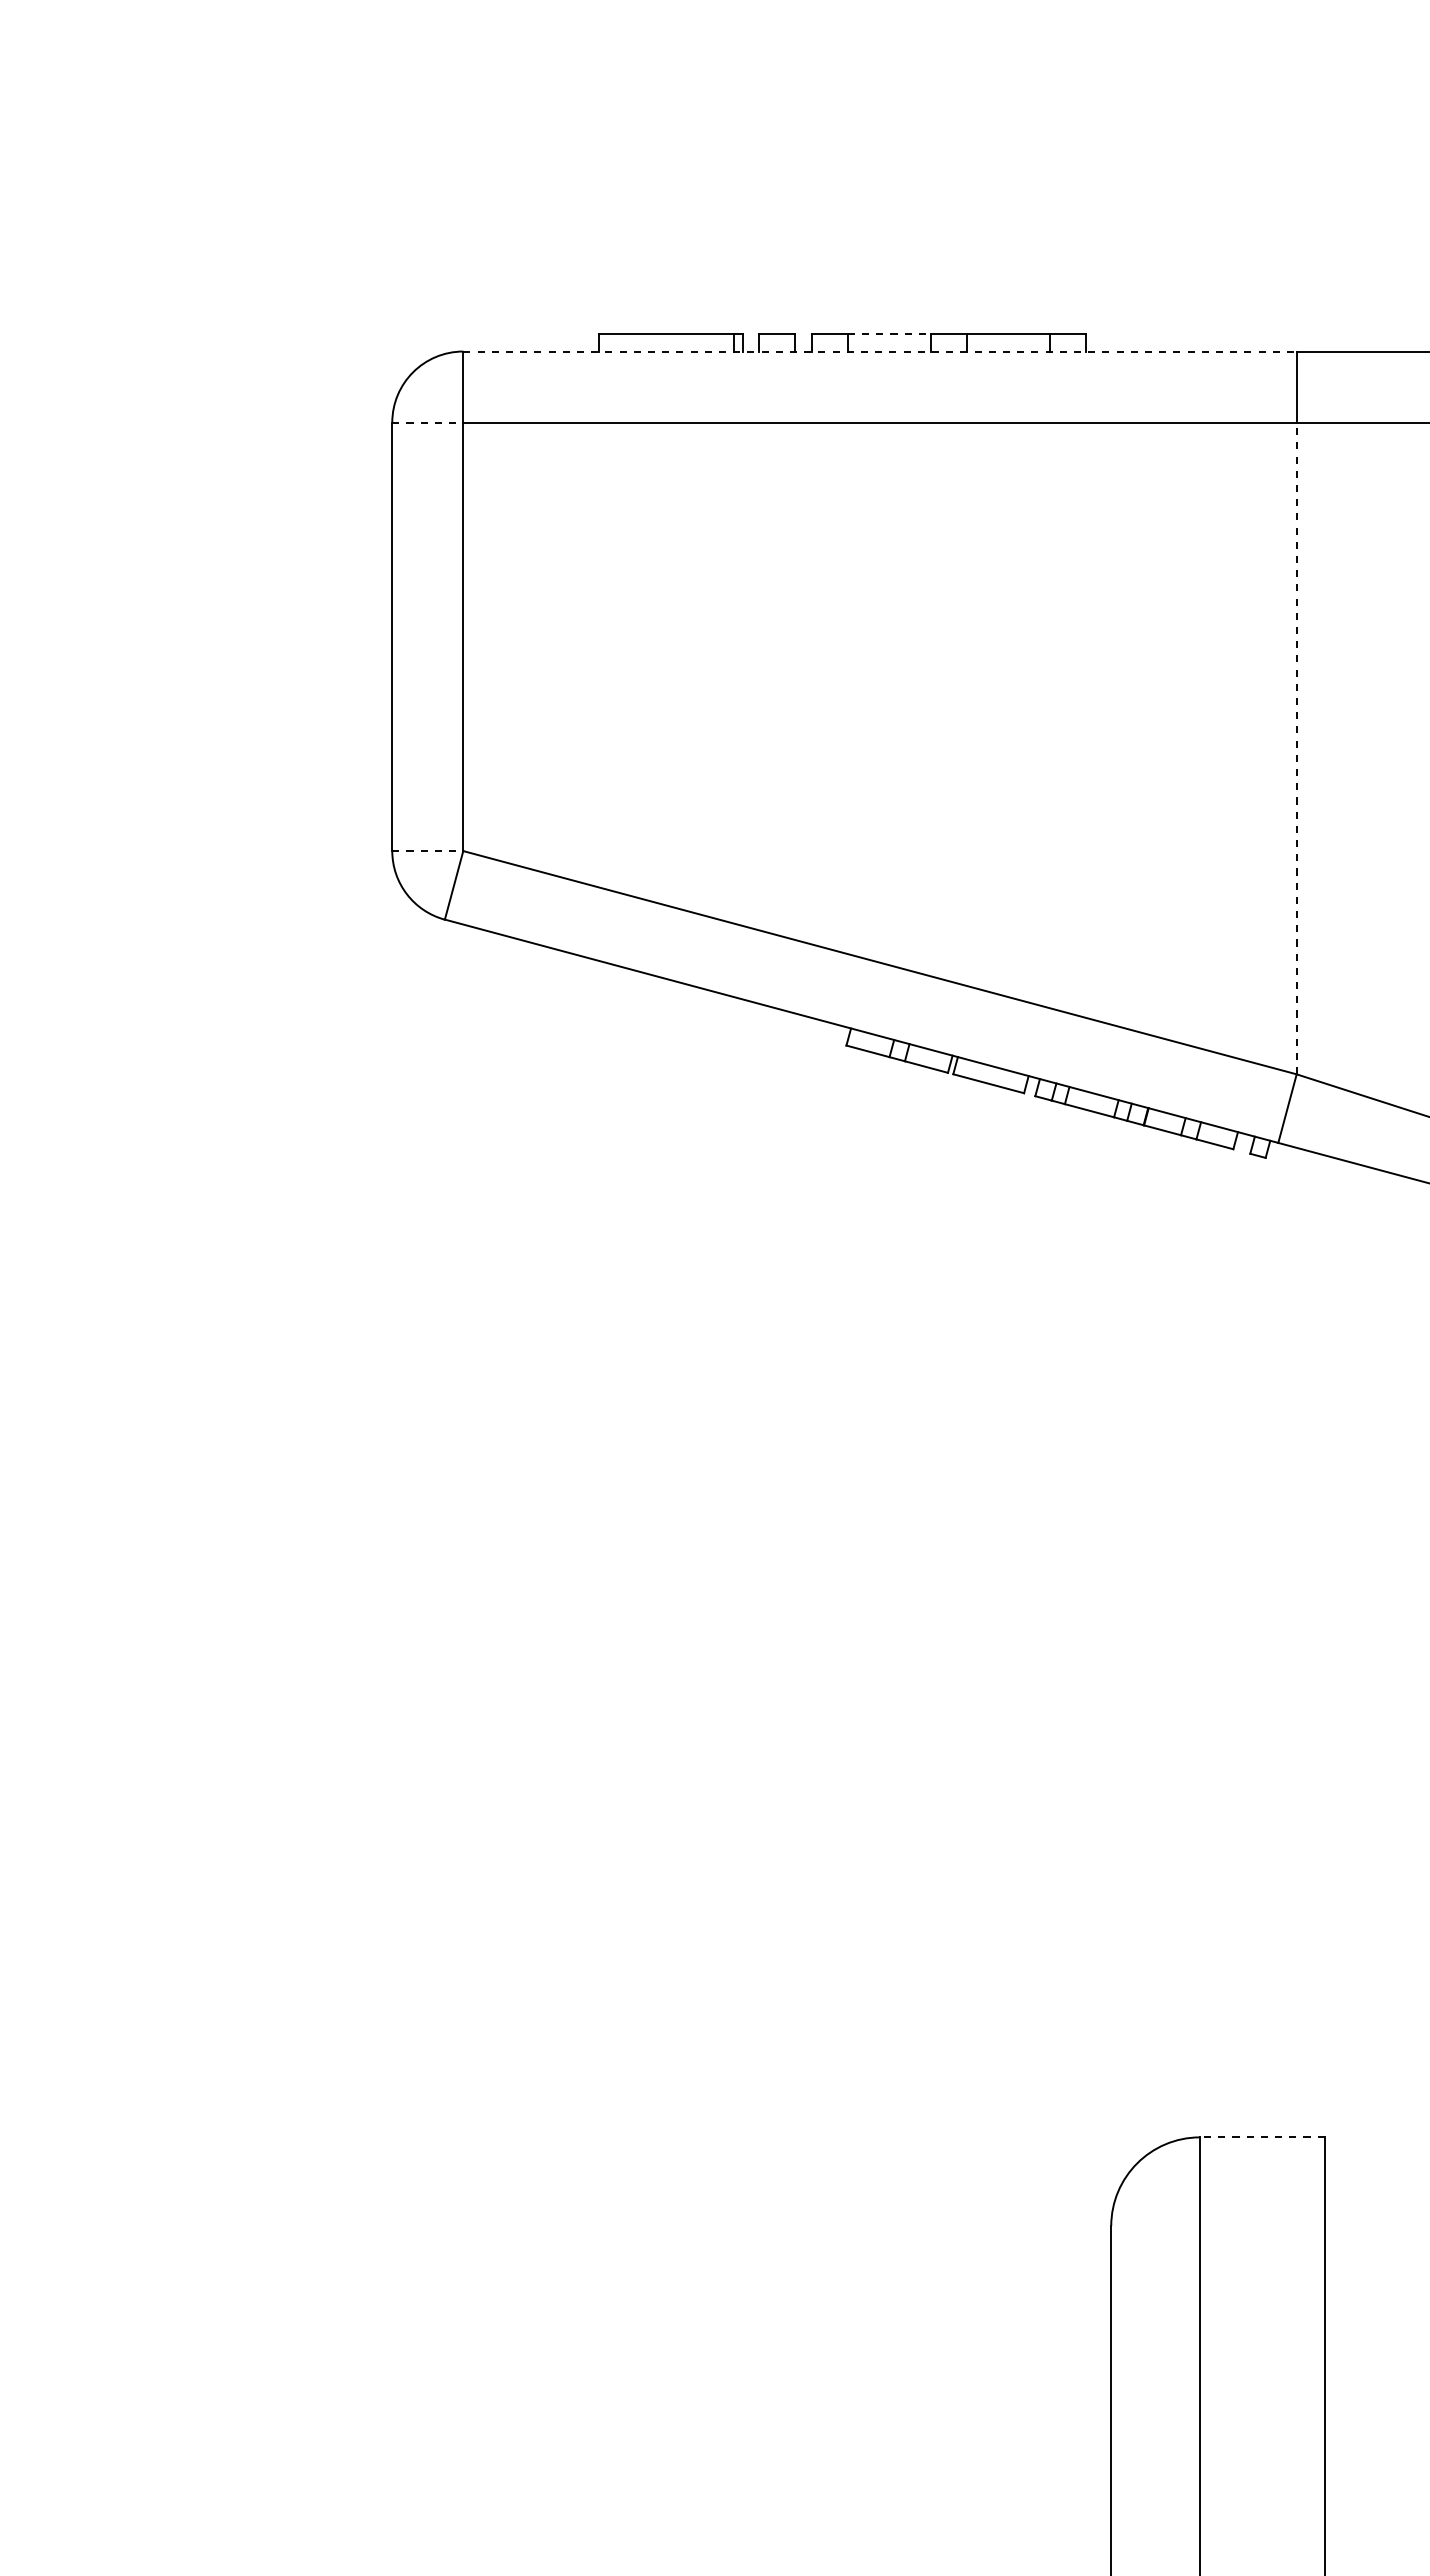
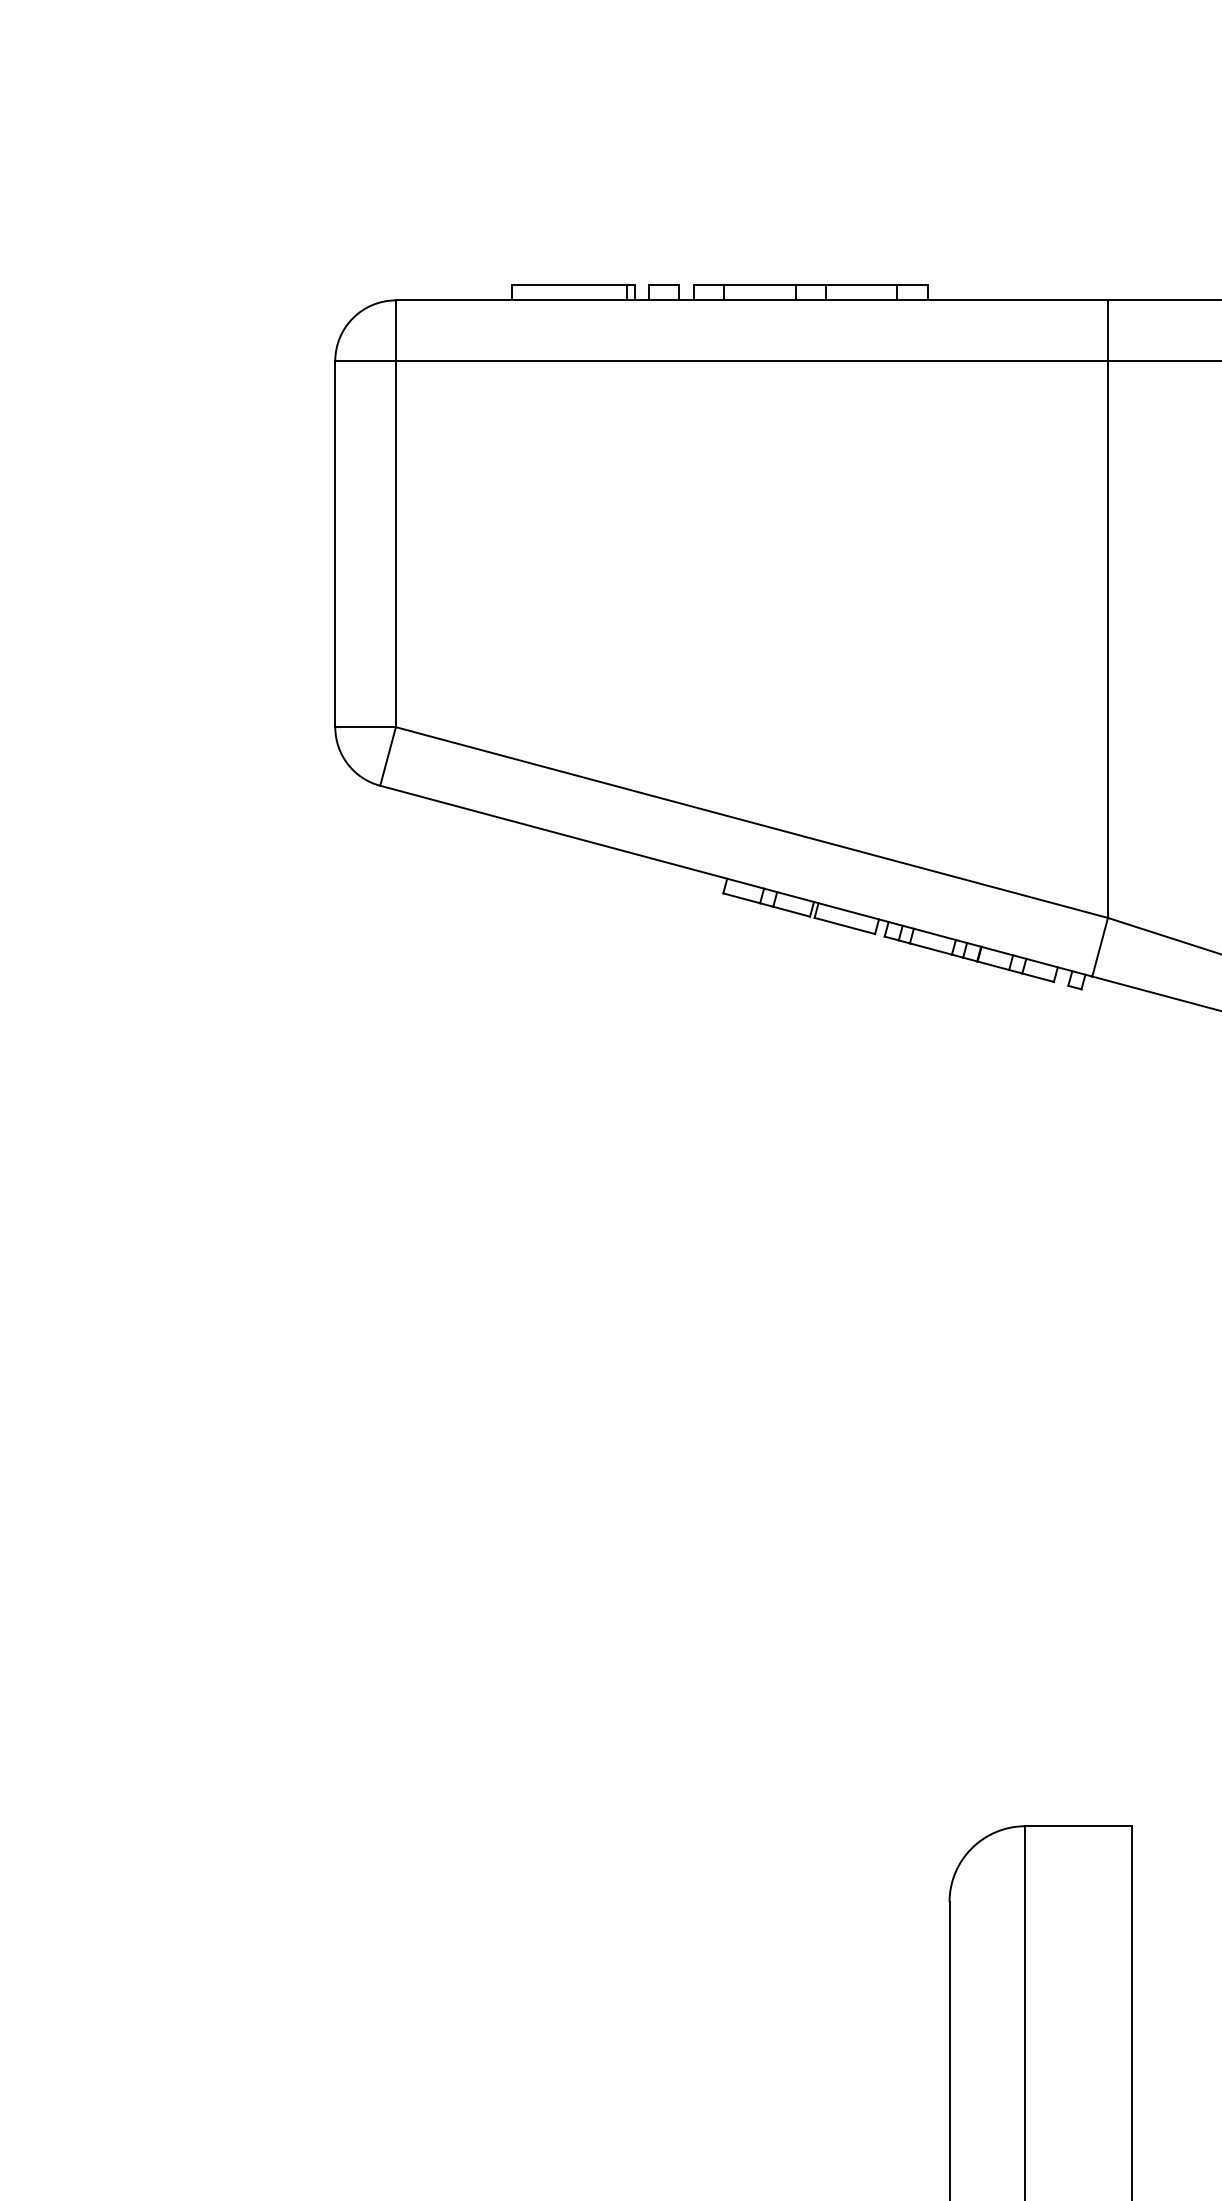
line: (889, 333) -> (760, 284), dashed -> solid
line: (880, 351) -> (752, 300), dashed -> solid
line: (427, 422) -> (365, 361), dashed -> solid
line: (1296, 748) -> (1107, 639), dashed -> solid
line: (427, 851) -> (365, 727), dashed -> solid
line: (1261, 2137) -> (1077, 1826), dashed -> solid

